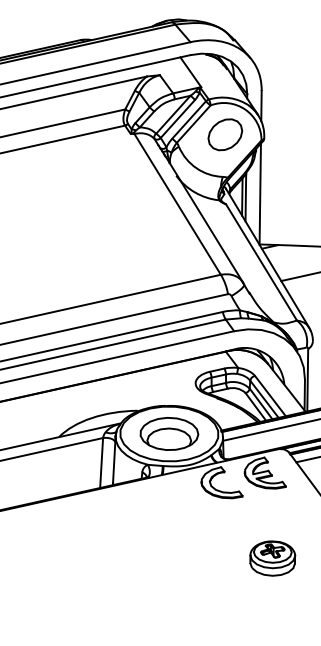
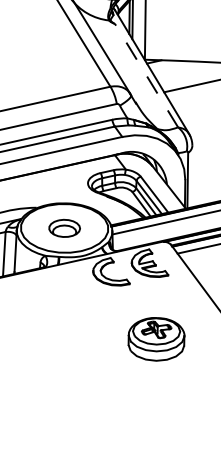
line: (261, 262) -> (146, 75), solid -> dashed
part: (169, 433) -> (64, 227), size x0.6
part: (272, 558) -> (156, 339), size x1.4

